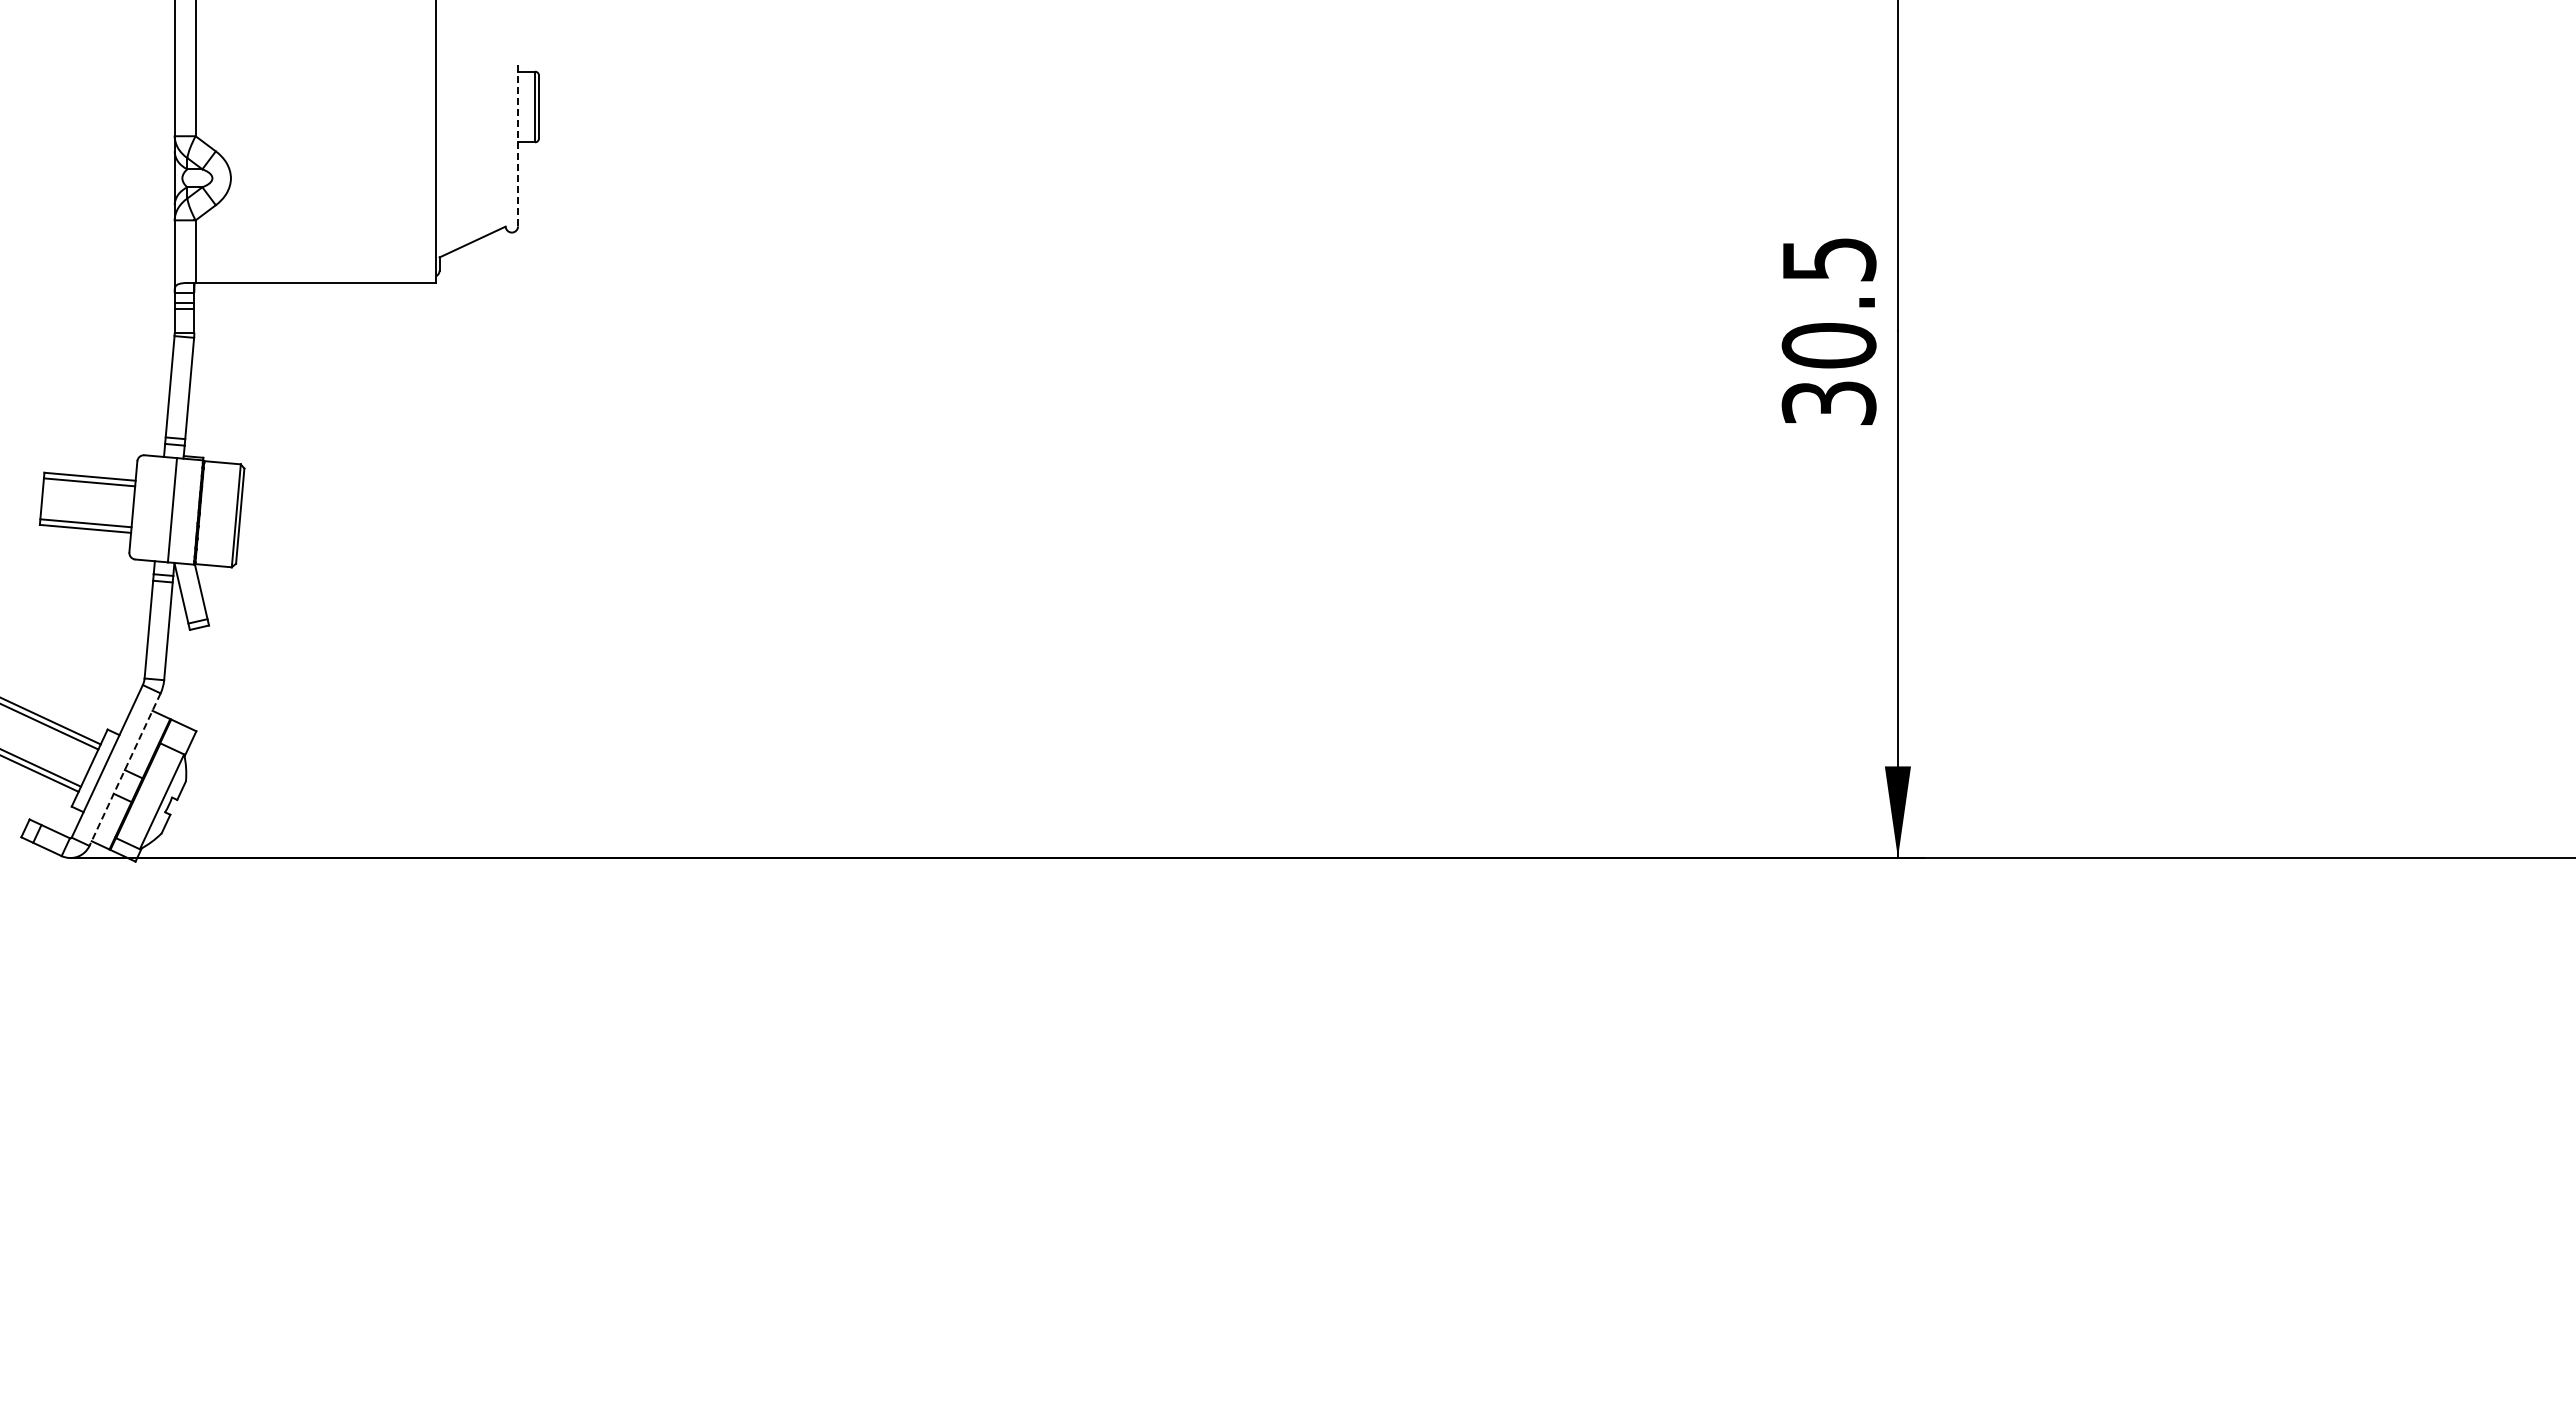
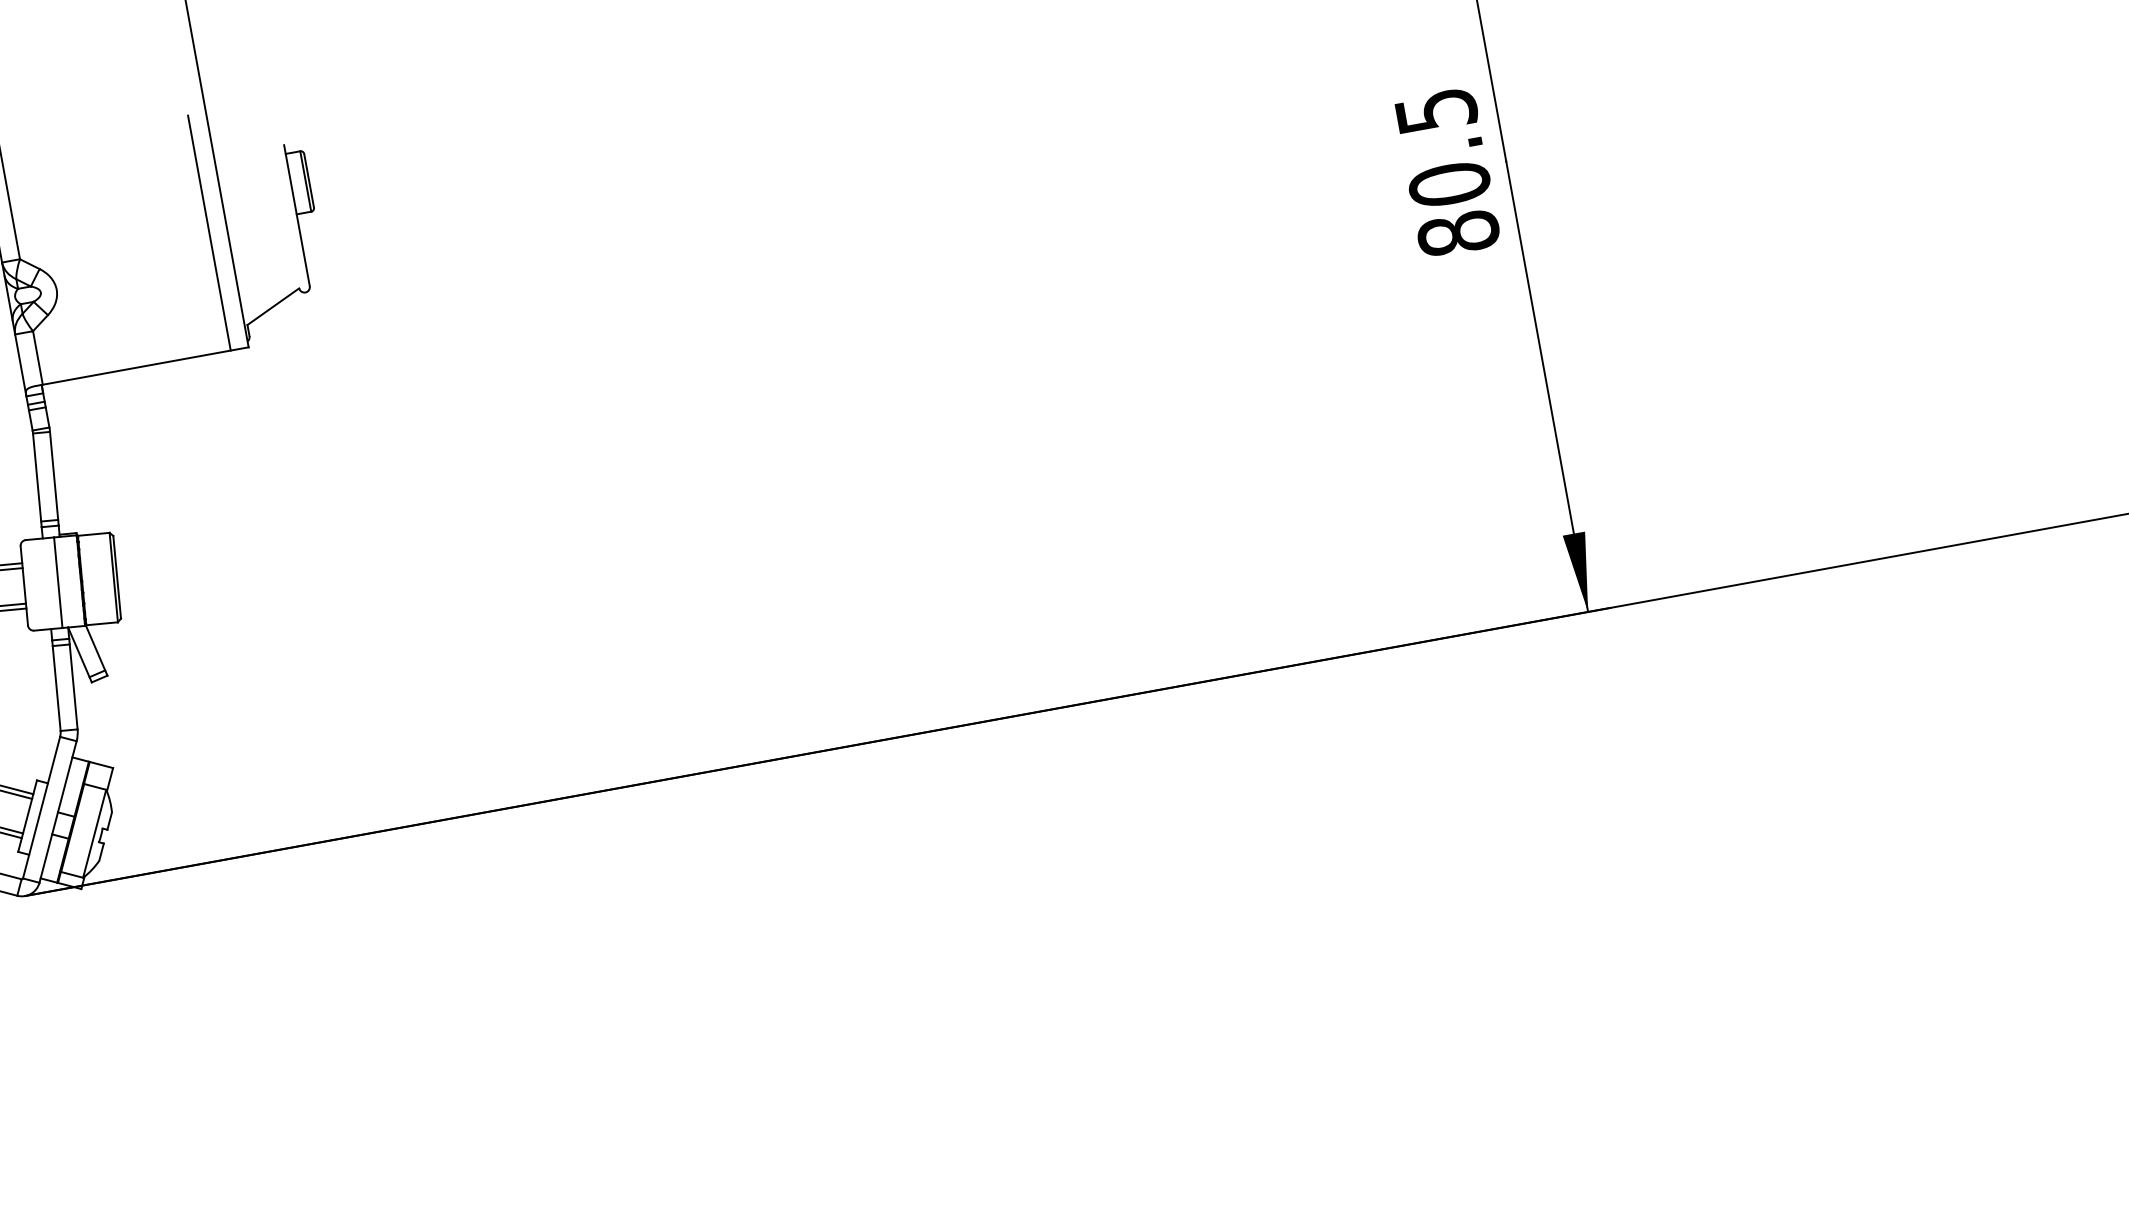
line: (518, 143) -> (297, 215), dashed -> solid
line: (415, 145) -> (209, 233), added
text: (1828, 402) -> (1457, 233), 30.5 -> 80.5
line: (124, 770) -> (57, 812), dashed -> solid

